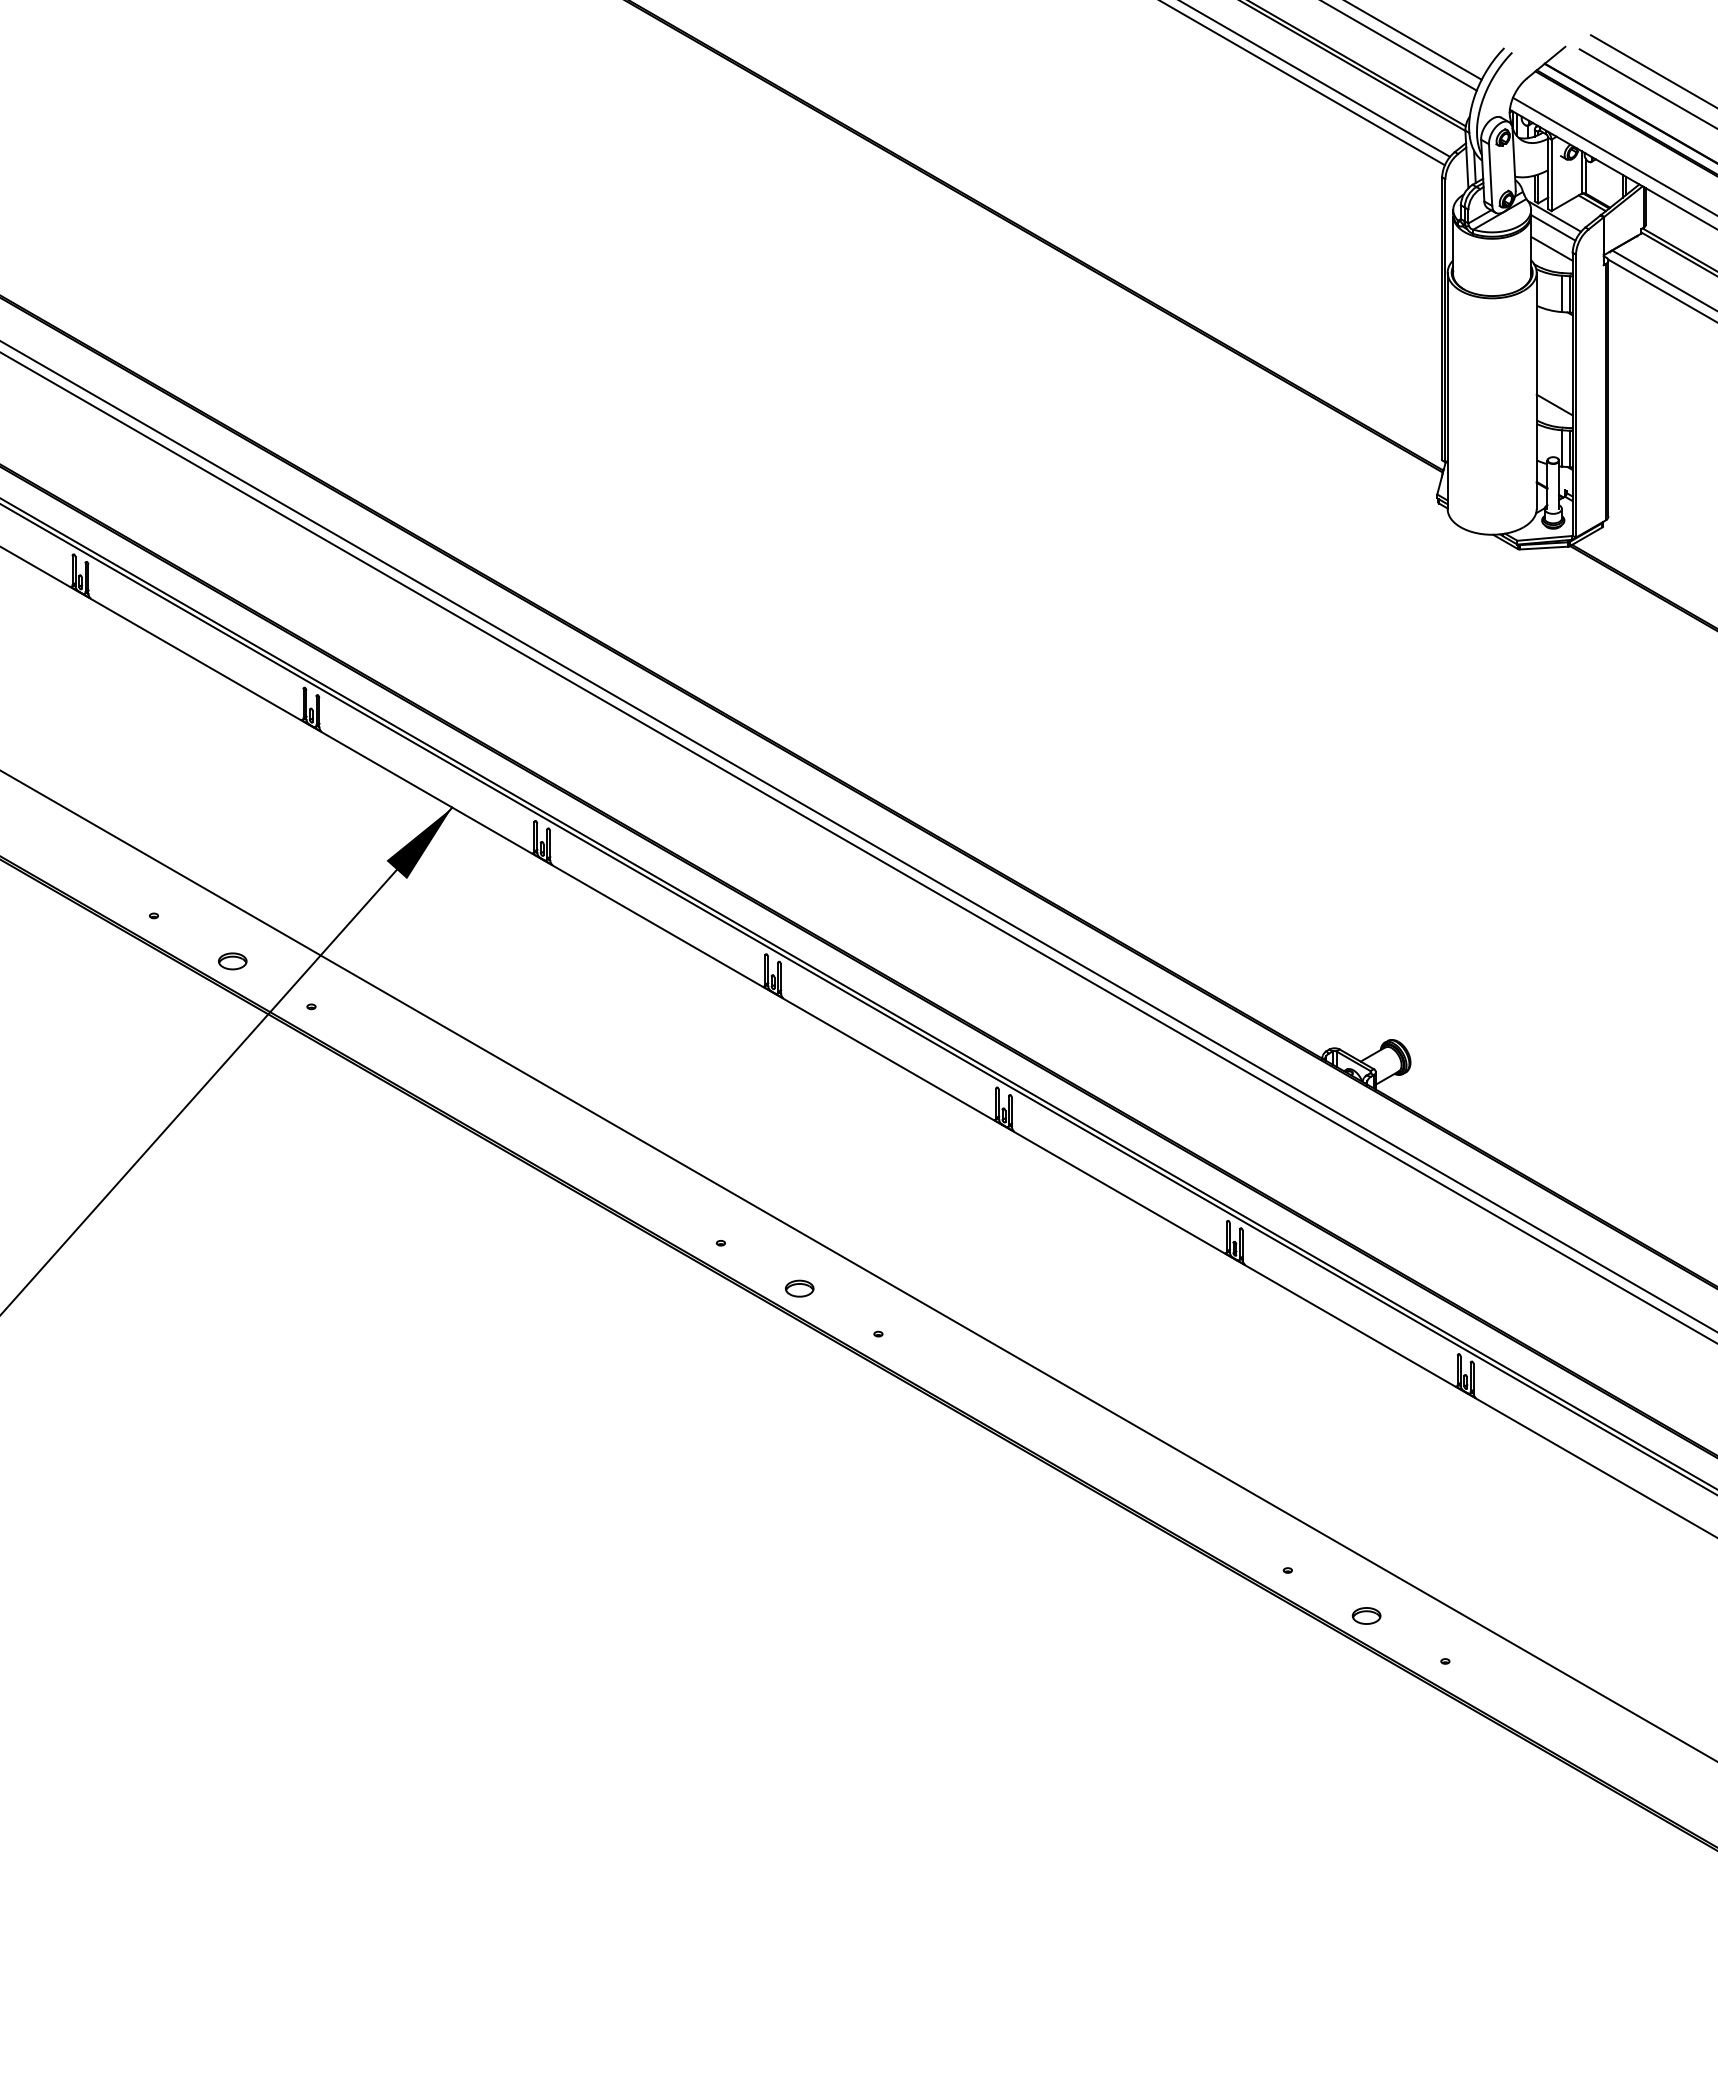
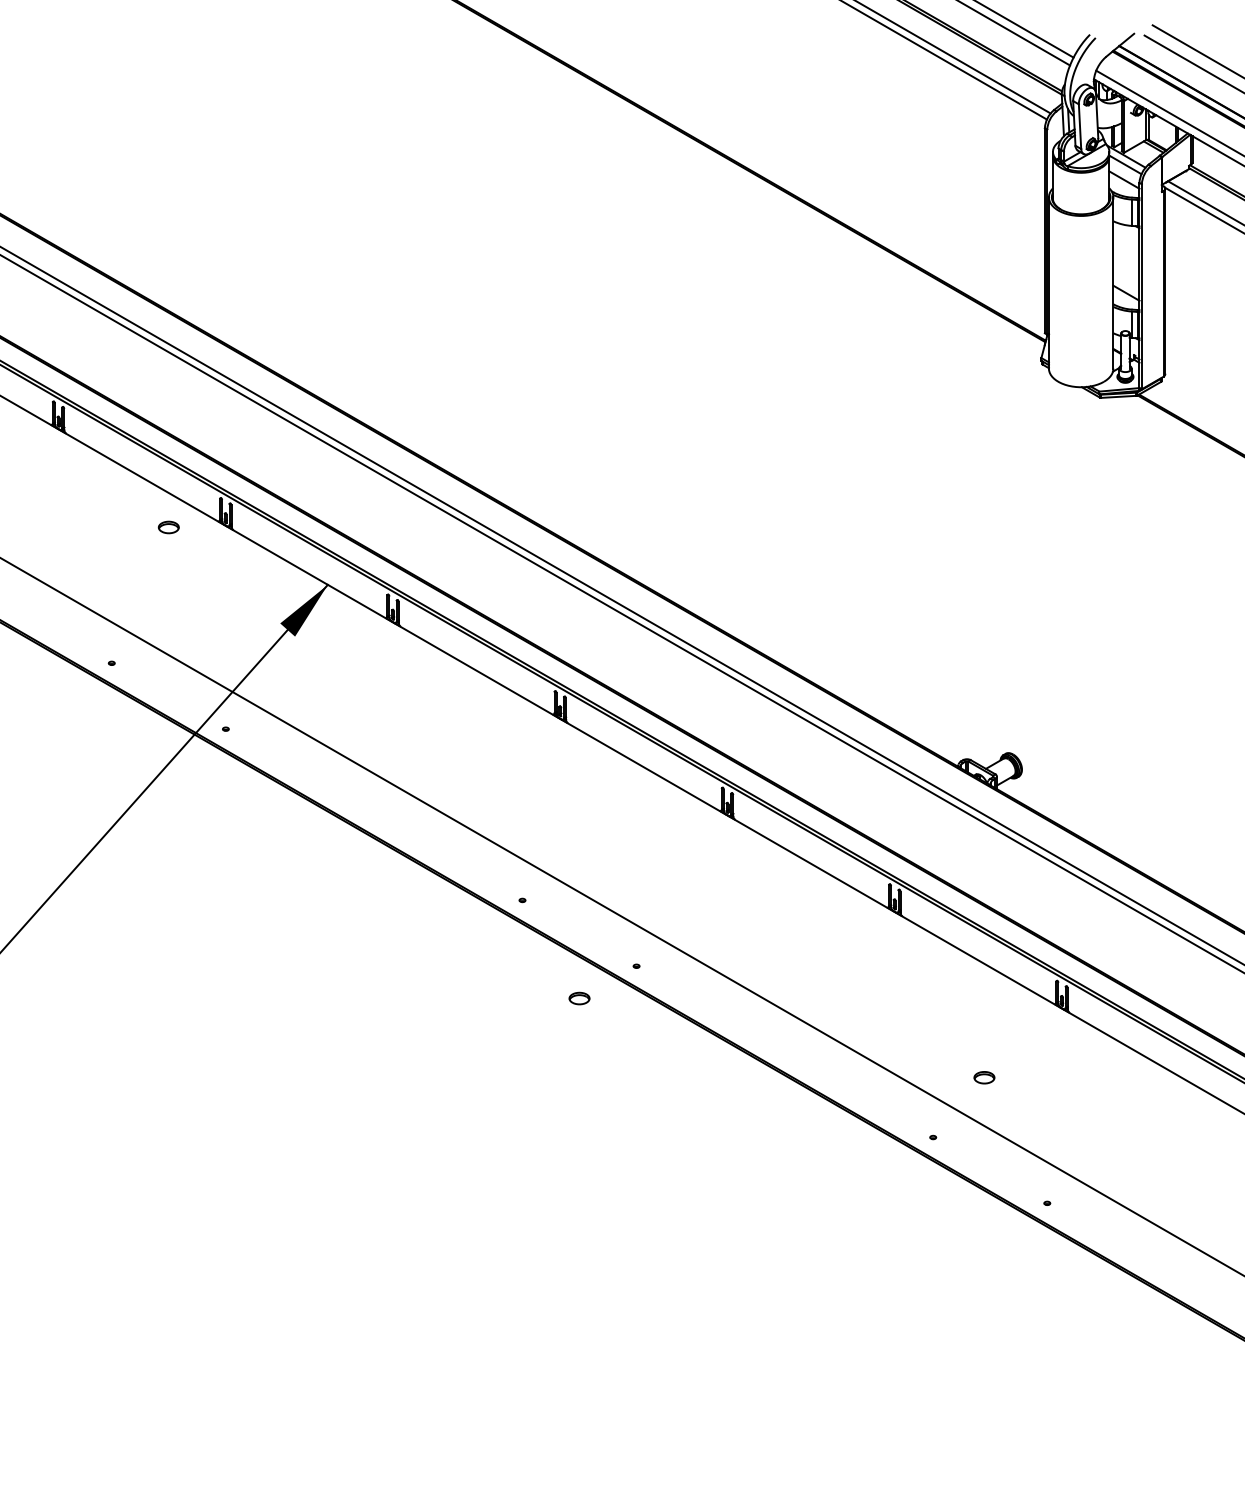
part: (232, 961) -> (168, 527), moved
part: (799, 1288) -> (579, 998), moved
part: (1366, 1615) -> (984, 1077), moved

